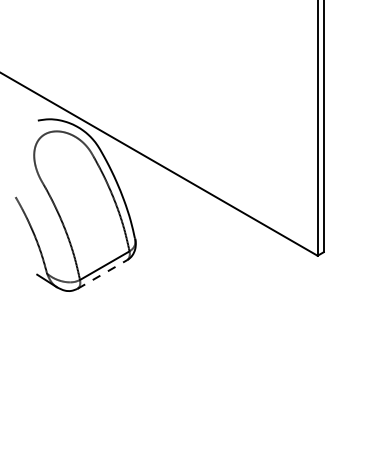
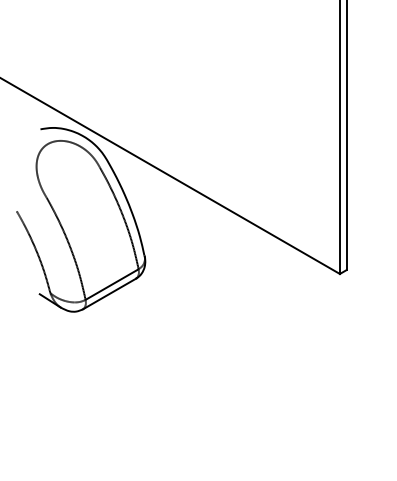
line: (102, 274) -> (109, 294), dashed -> solid

